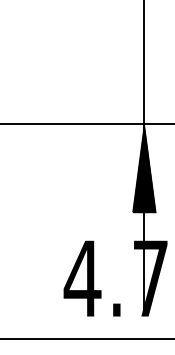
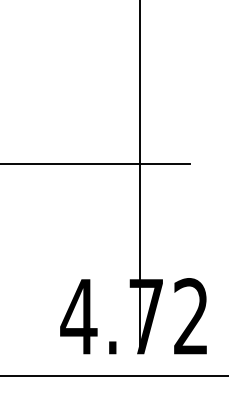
hatch: (143, 168) -> (139, 207), removed

